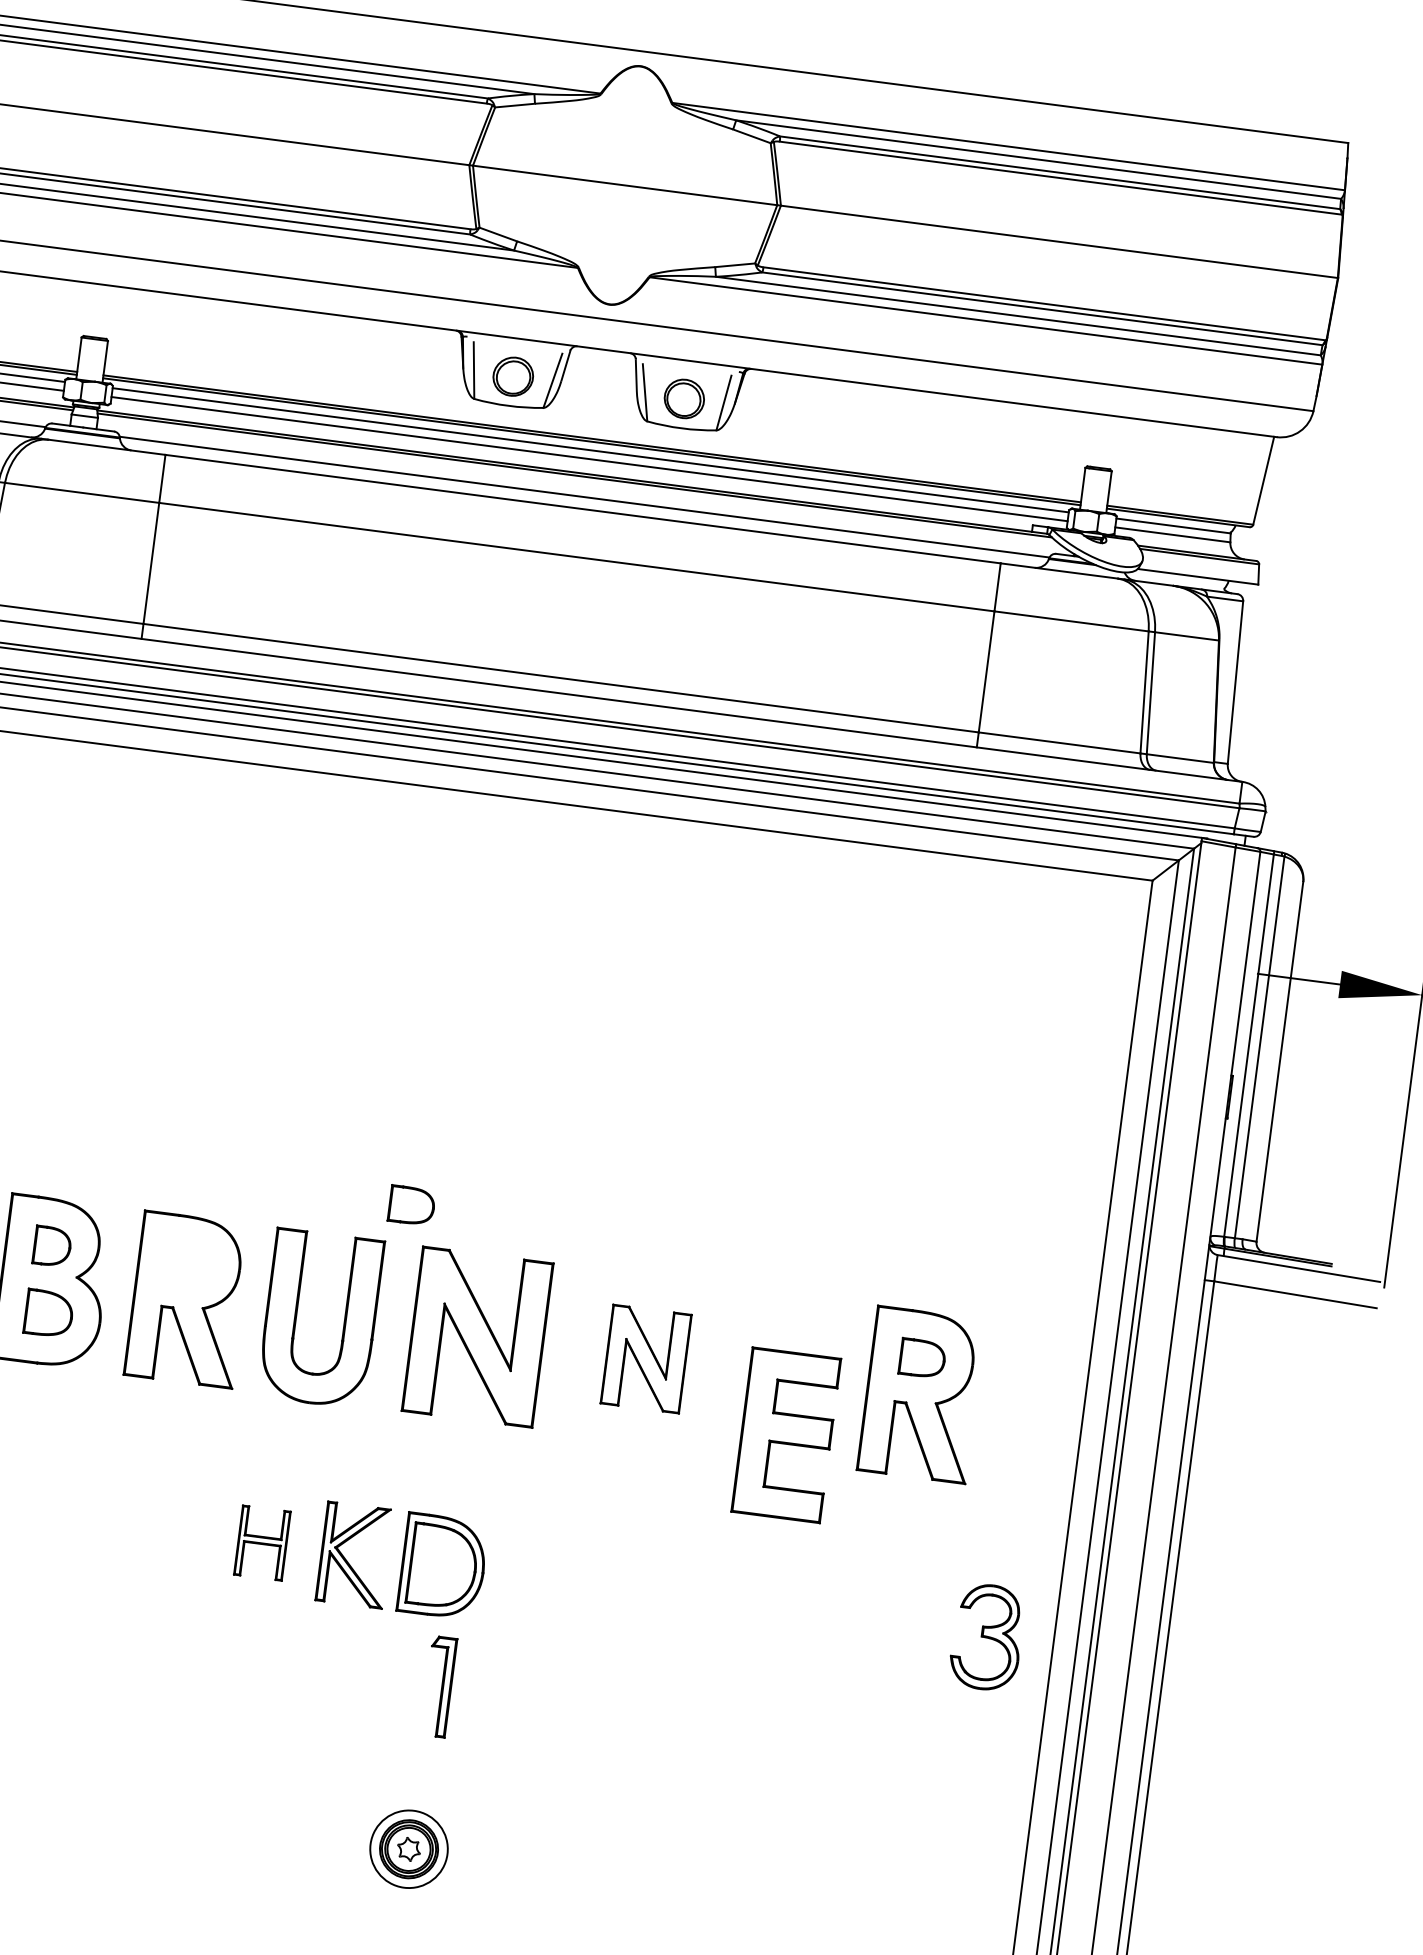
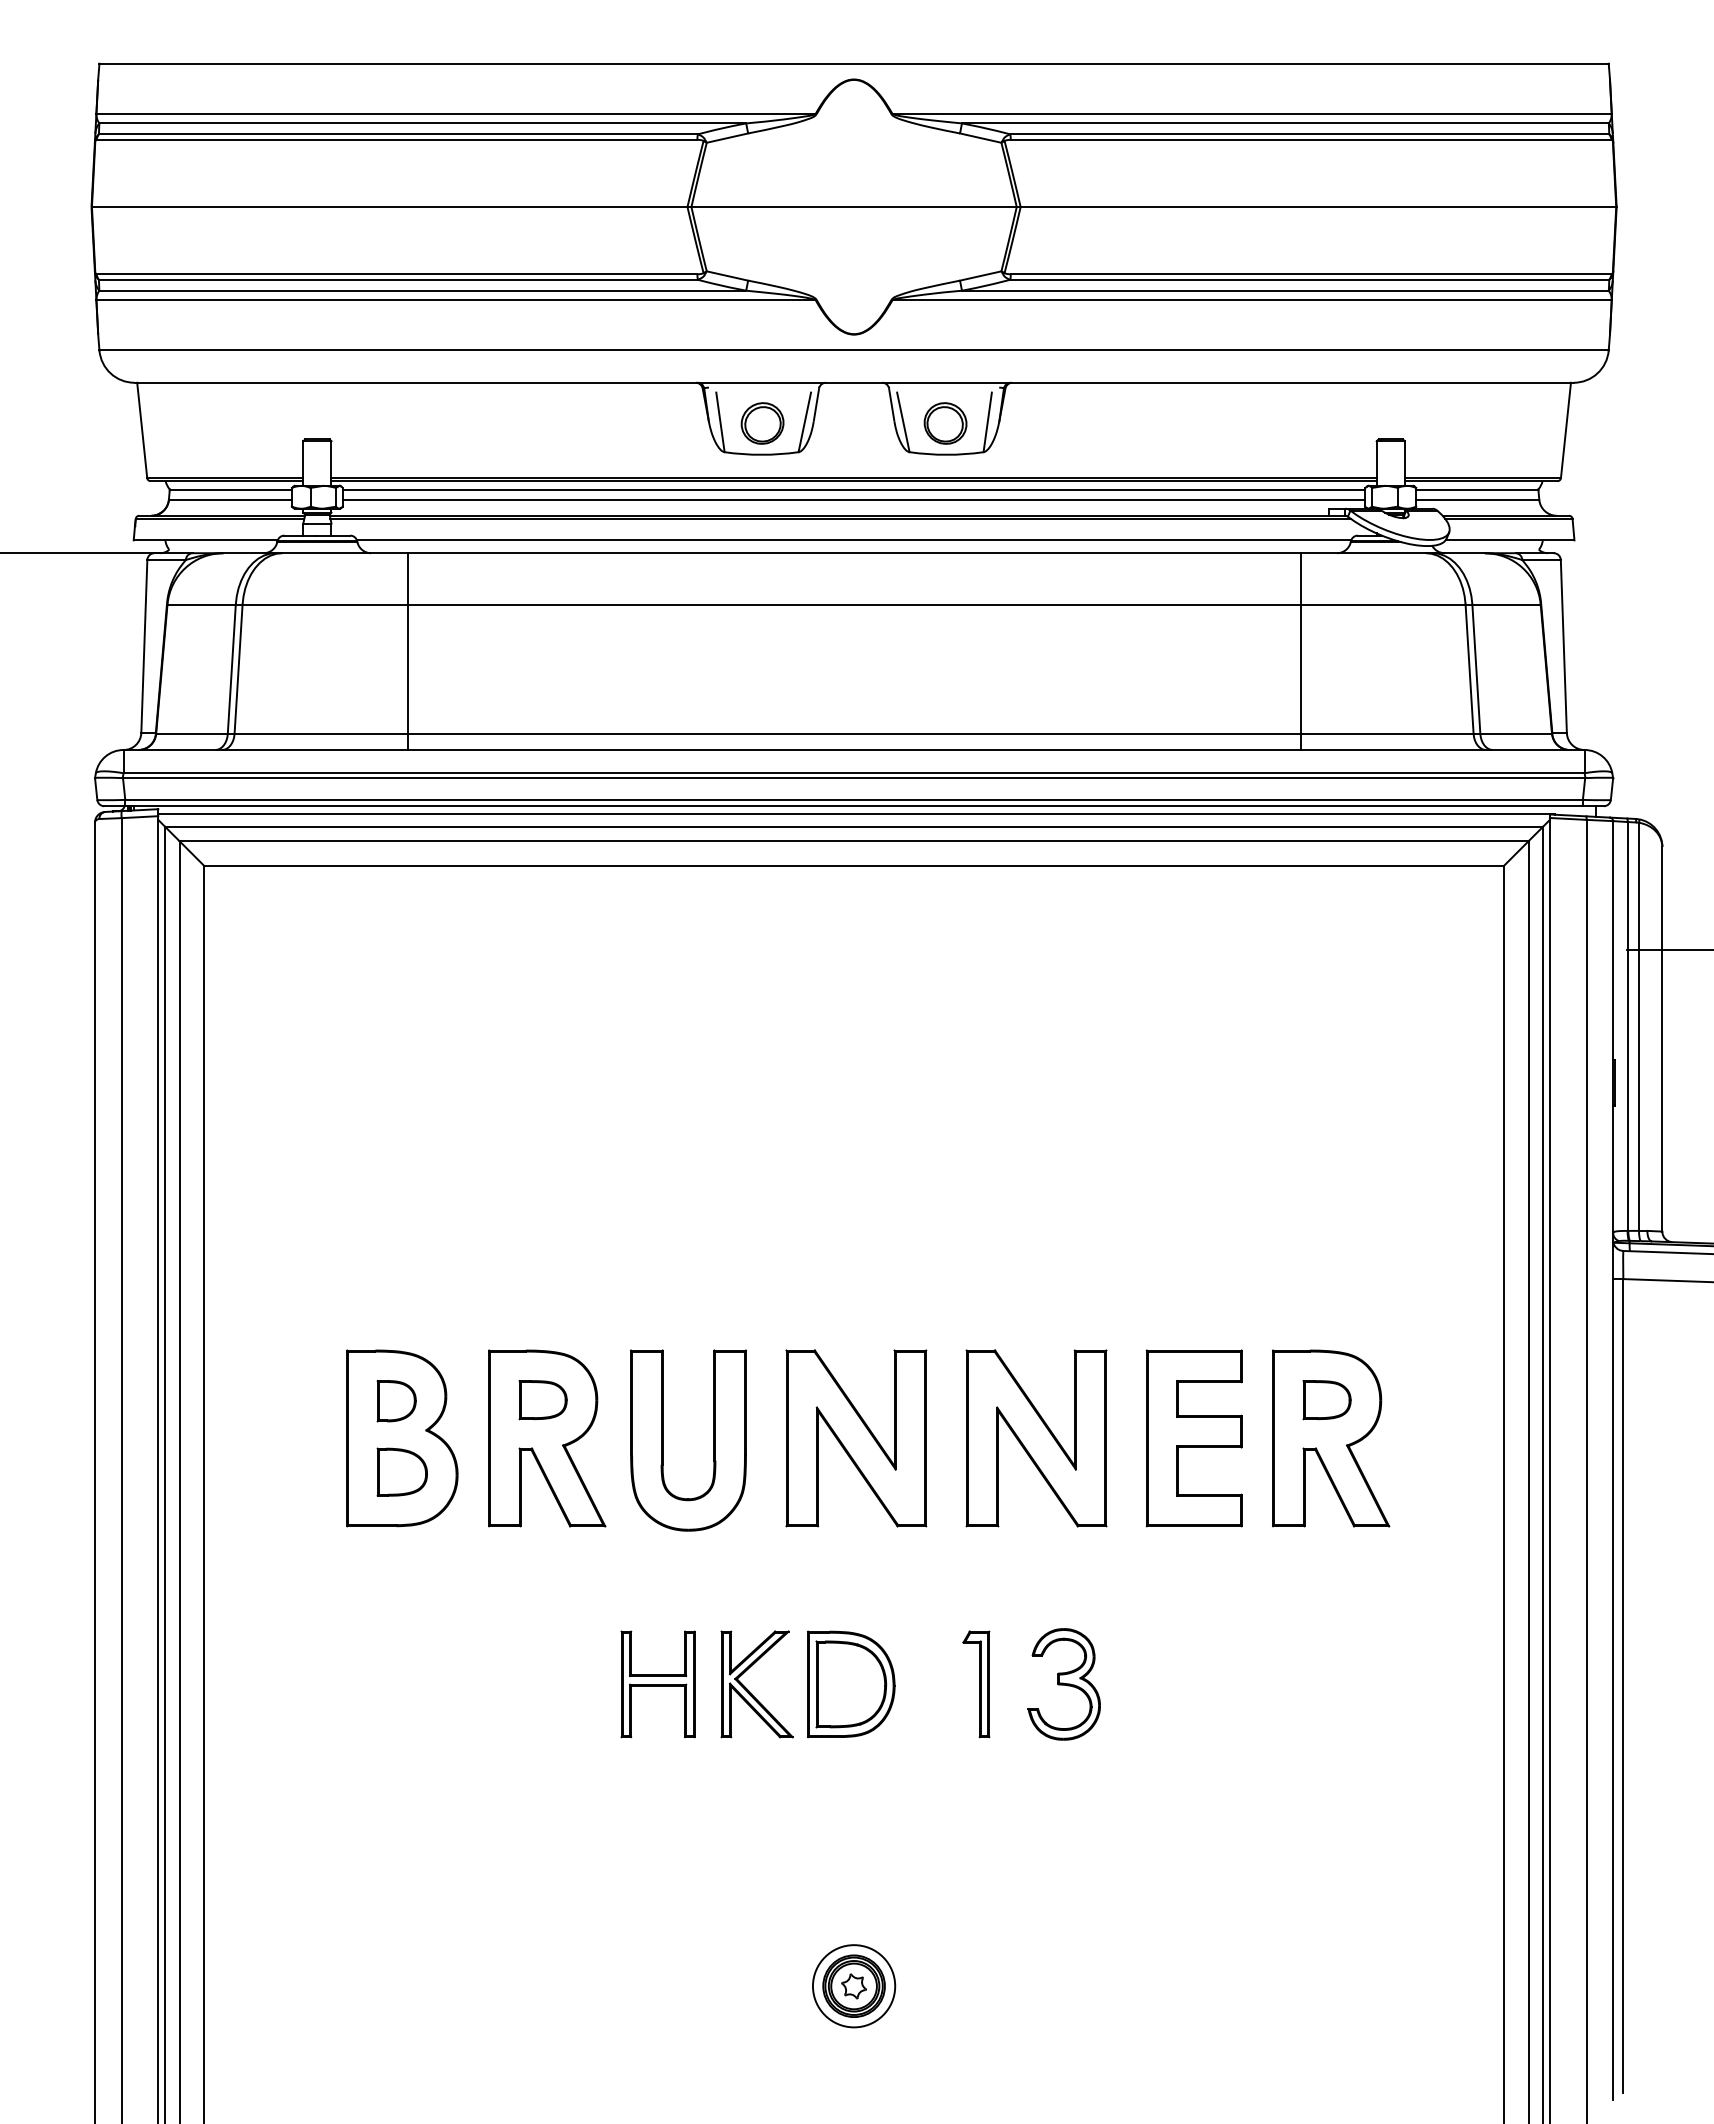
part: (411, 1205) -> (542, 1400), moved
part: (646, 1359) -> (1036, 1438), size x1.67
part: (785, 1435) -> (1193, 1438), moved
part: (261, 1543) -> (657, 1684), size x1.43
part: (986, 1637) -> (1063, 1684), moved
part: (439, 1686) -> (976, 1684), moved

